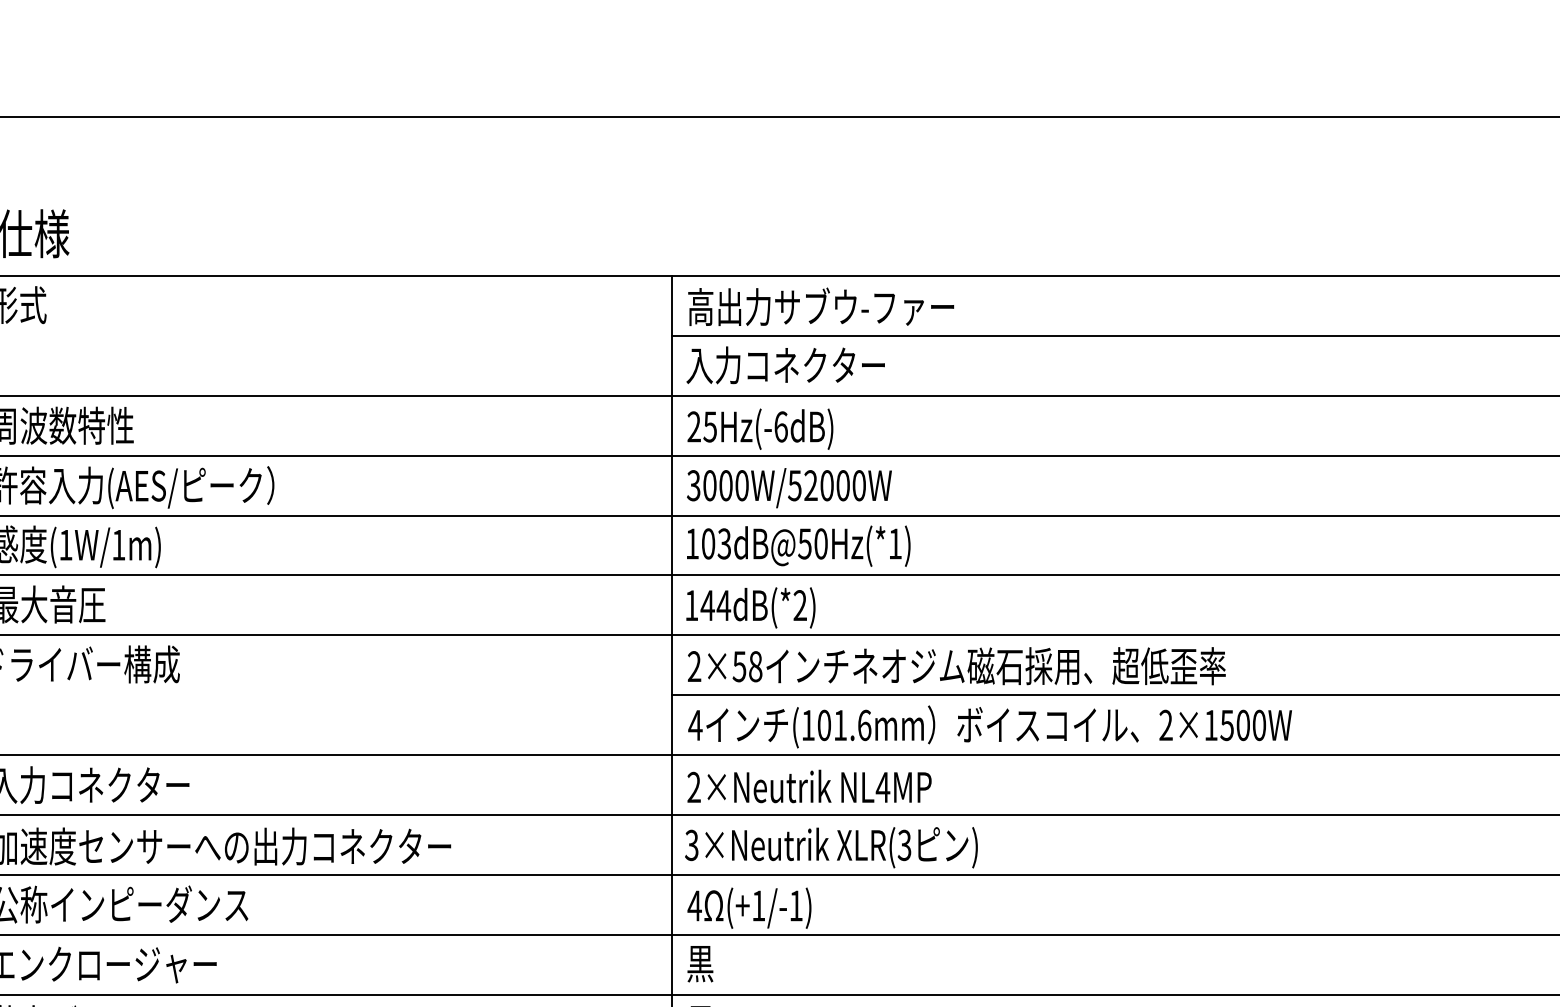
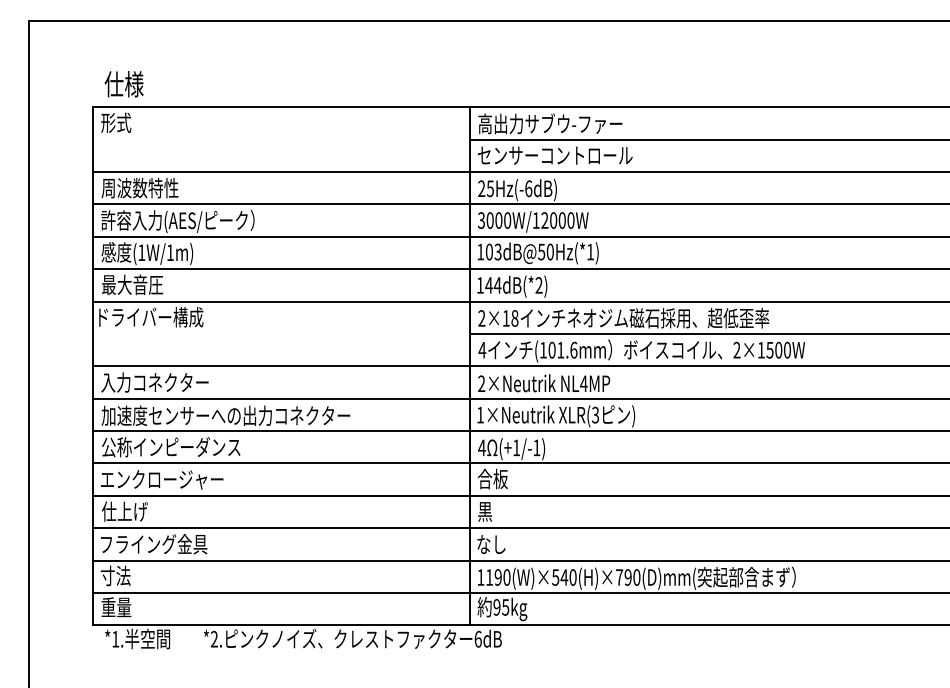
text: (828, 365) -> (554, 155), 入力コネクター -> センサーコントロール
text: (793, 485) -> (535, 220), 3000W/52000W -> 3000W/12000W
text: (738, 666) -> (505, 318), 2×58 -> 2×18
text: (690, 844) -> (479, 414), 3×Neutrik -> 1×Neutrik
text: (714, 962) -> (492, 478), 黒 -> 合板

